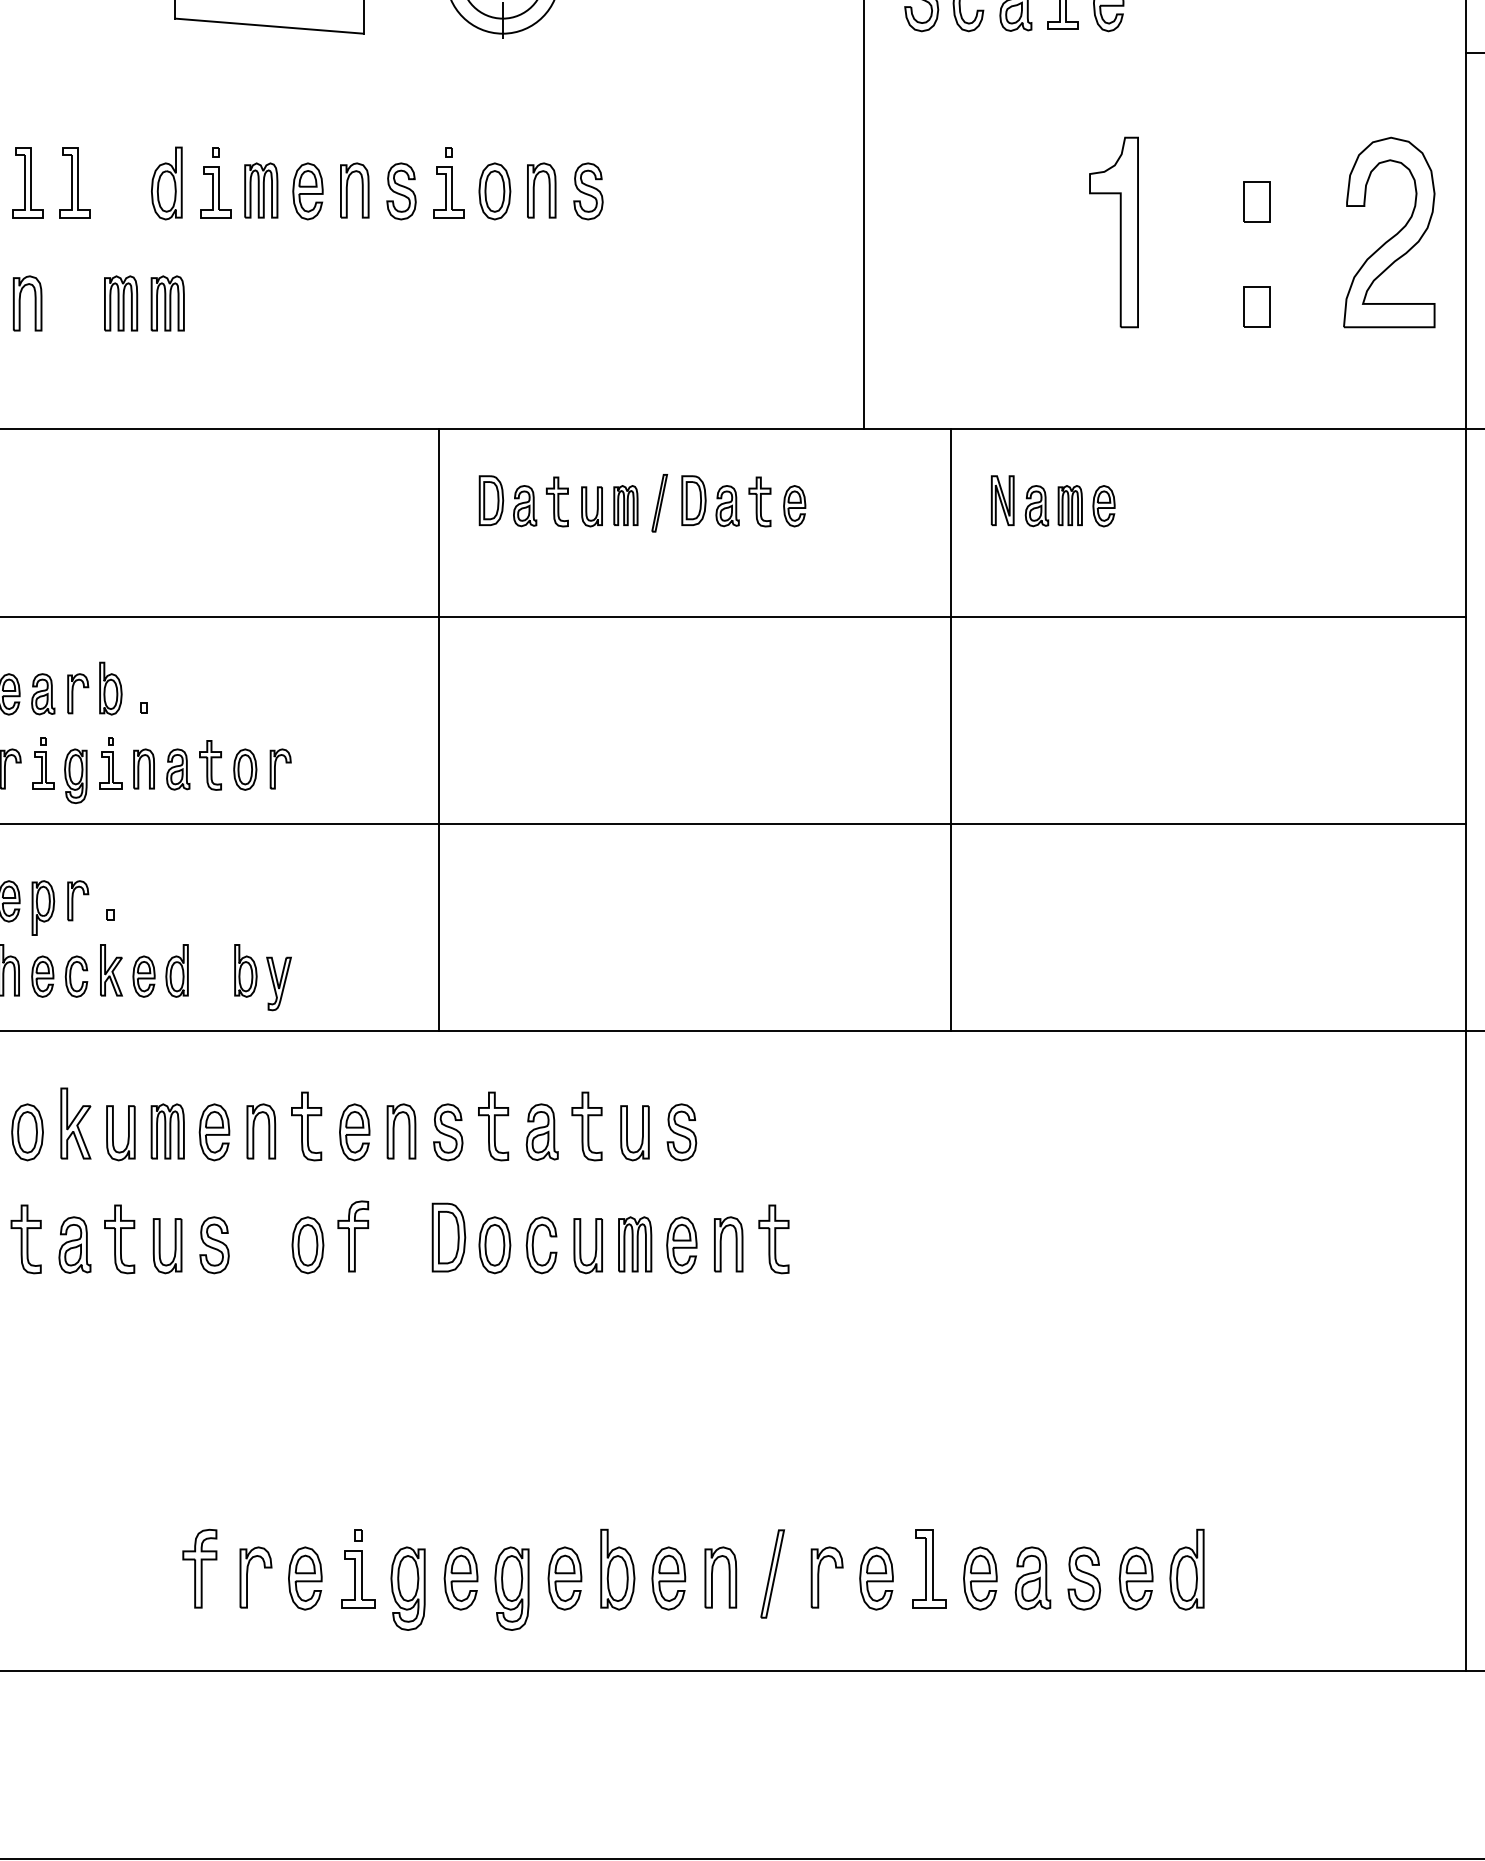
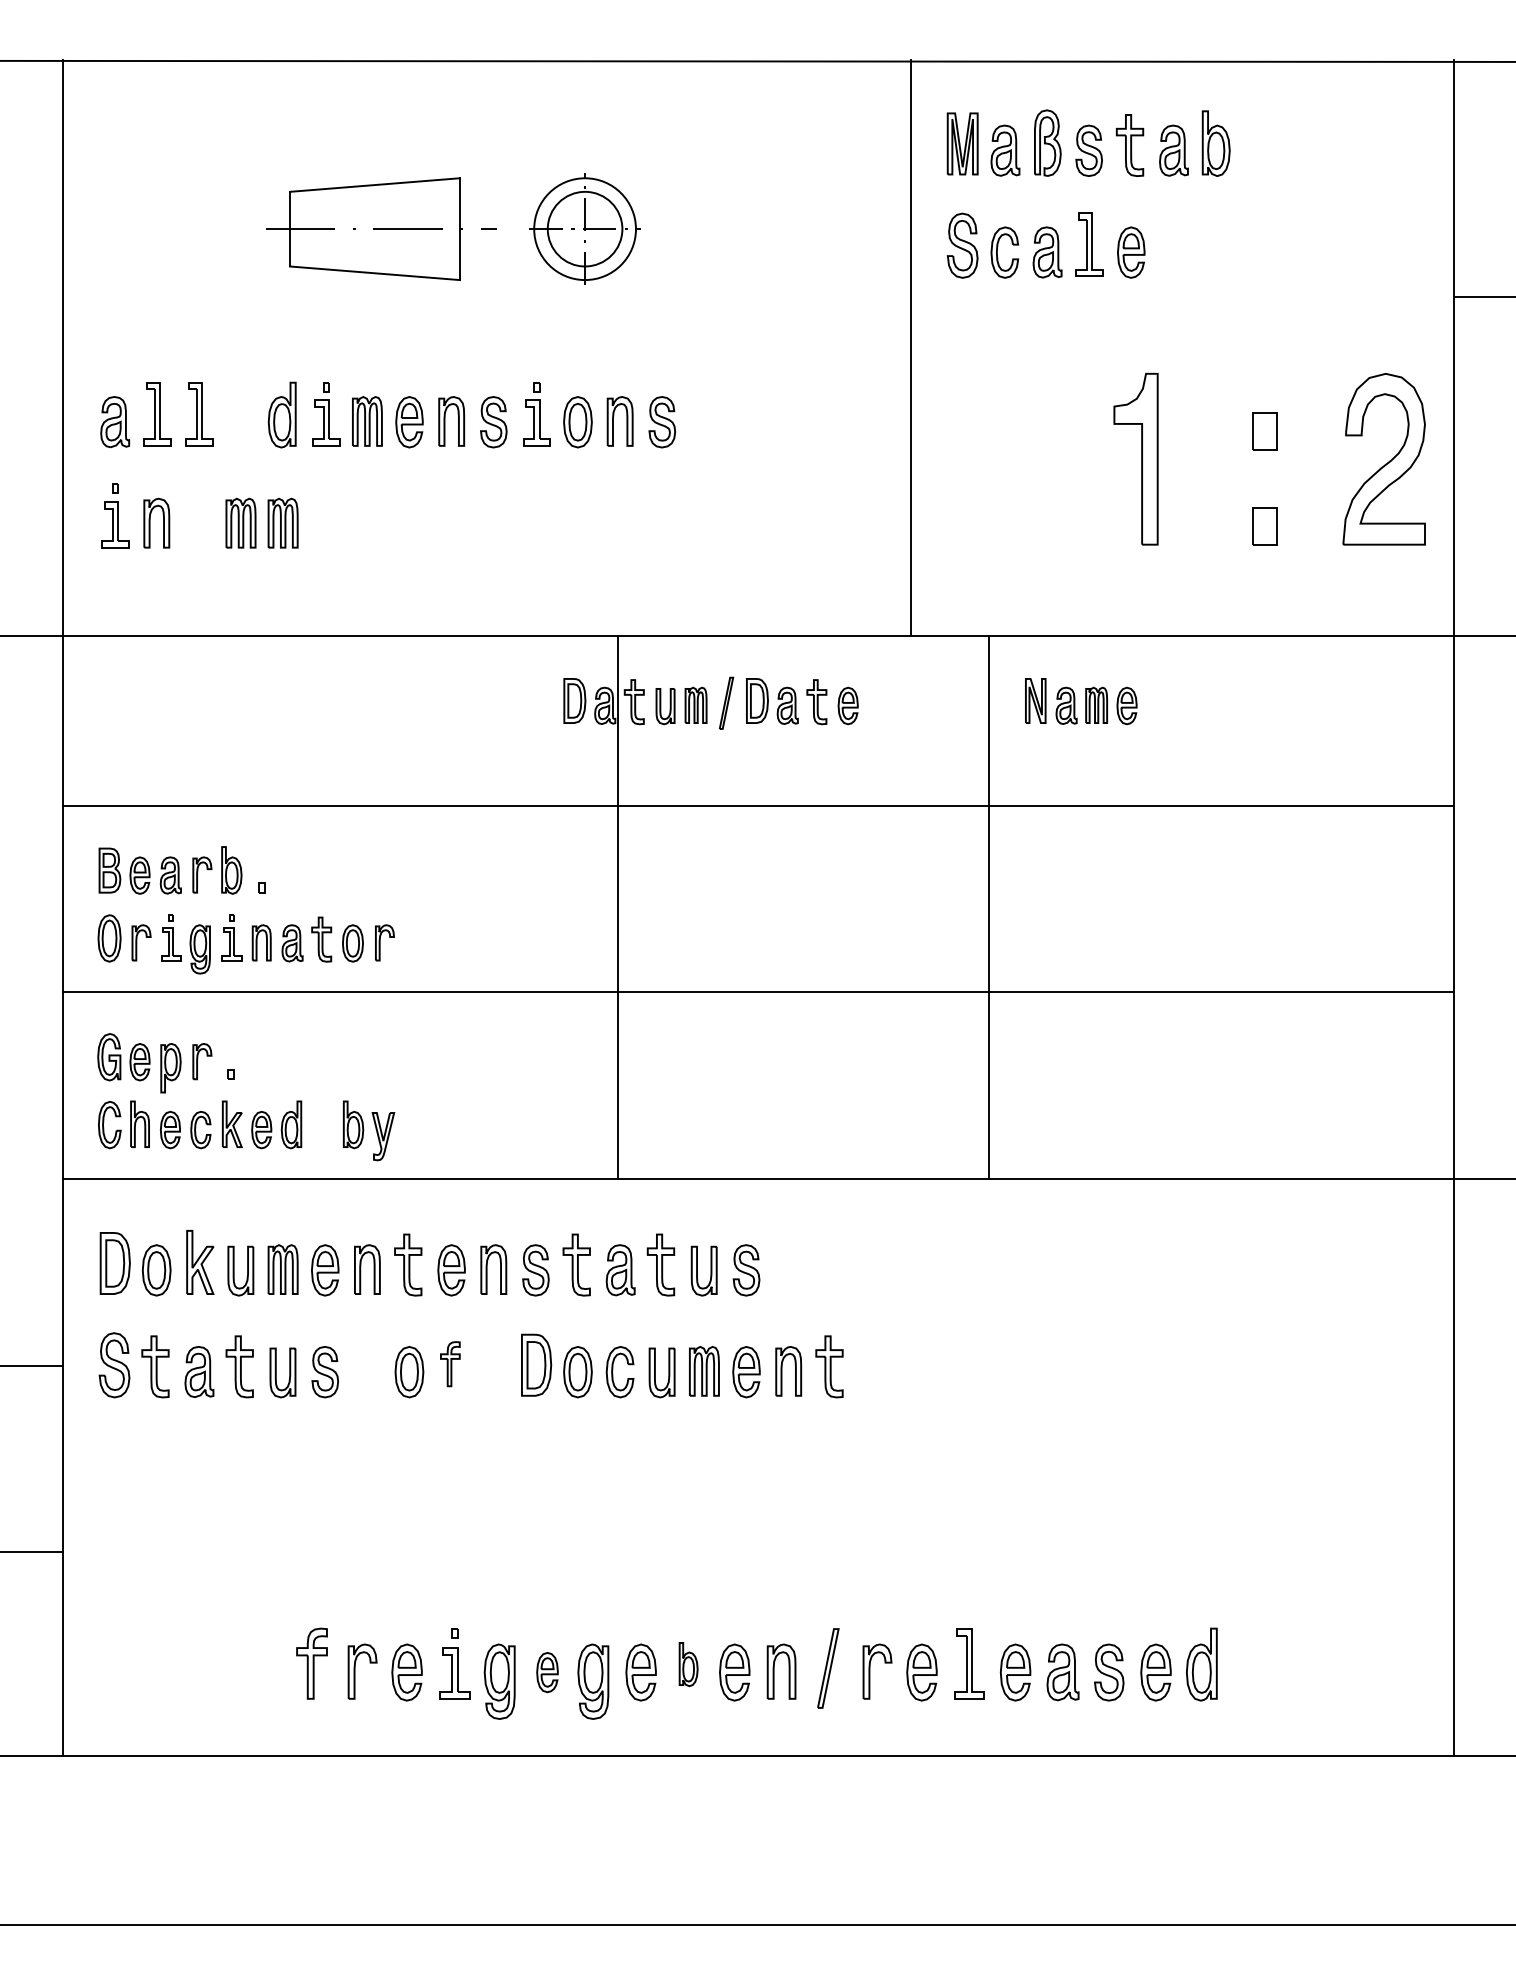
line: (438, 729) -> (618, 907), moved
part: (353, 1235) -> (450, 1363), size x0.7
part: (617, 1569) -> (688, 1664), size x0.6
part: (461, 1578) -> (547, 1672), size x0.7

